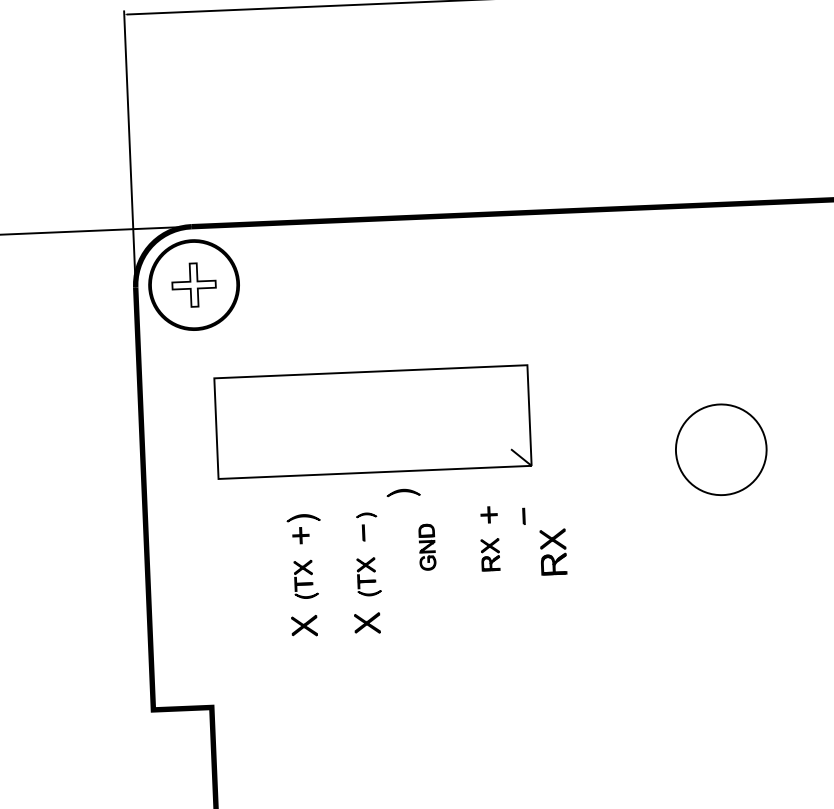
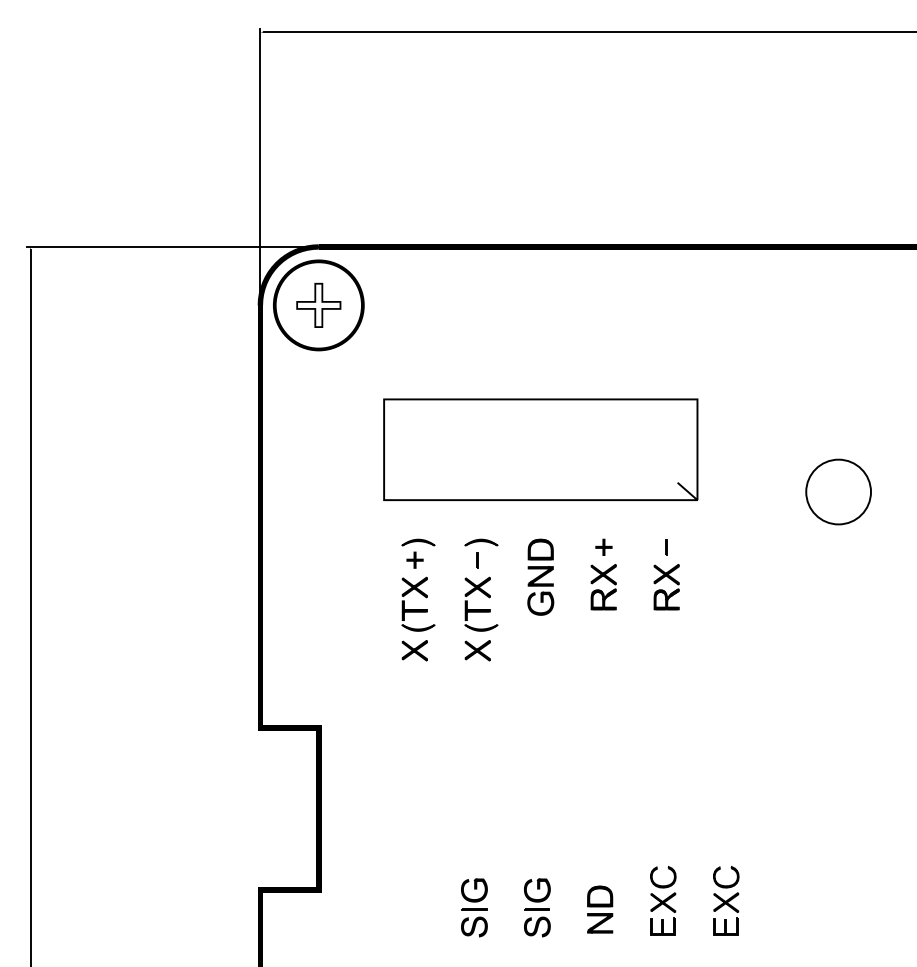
curve: (370, 372) -> (540, 400), moved
circle: (721, 449) -> (838, 491), size x0.71
part: (403, 492) -> (519, 521), removed
part: (366, 515) -> (481, 542), size x1.67
line: (523, 516) -> (666, 547), moved
part: (426, 546) -> (540, 576), size x1.67
part: (490, 555) -> (603, 587), size x1.43
part: (369, 576) -> (481, 603), size x1.43
part: (306, 578) -> (418, 603), size x1.43

